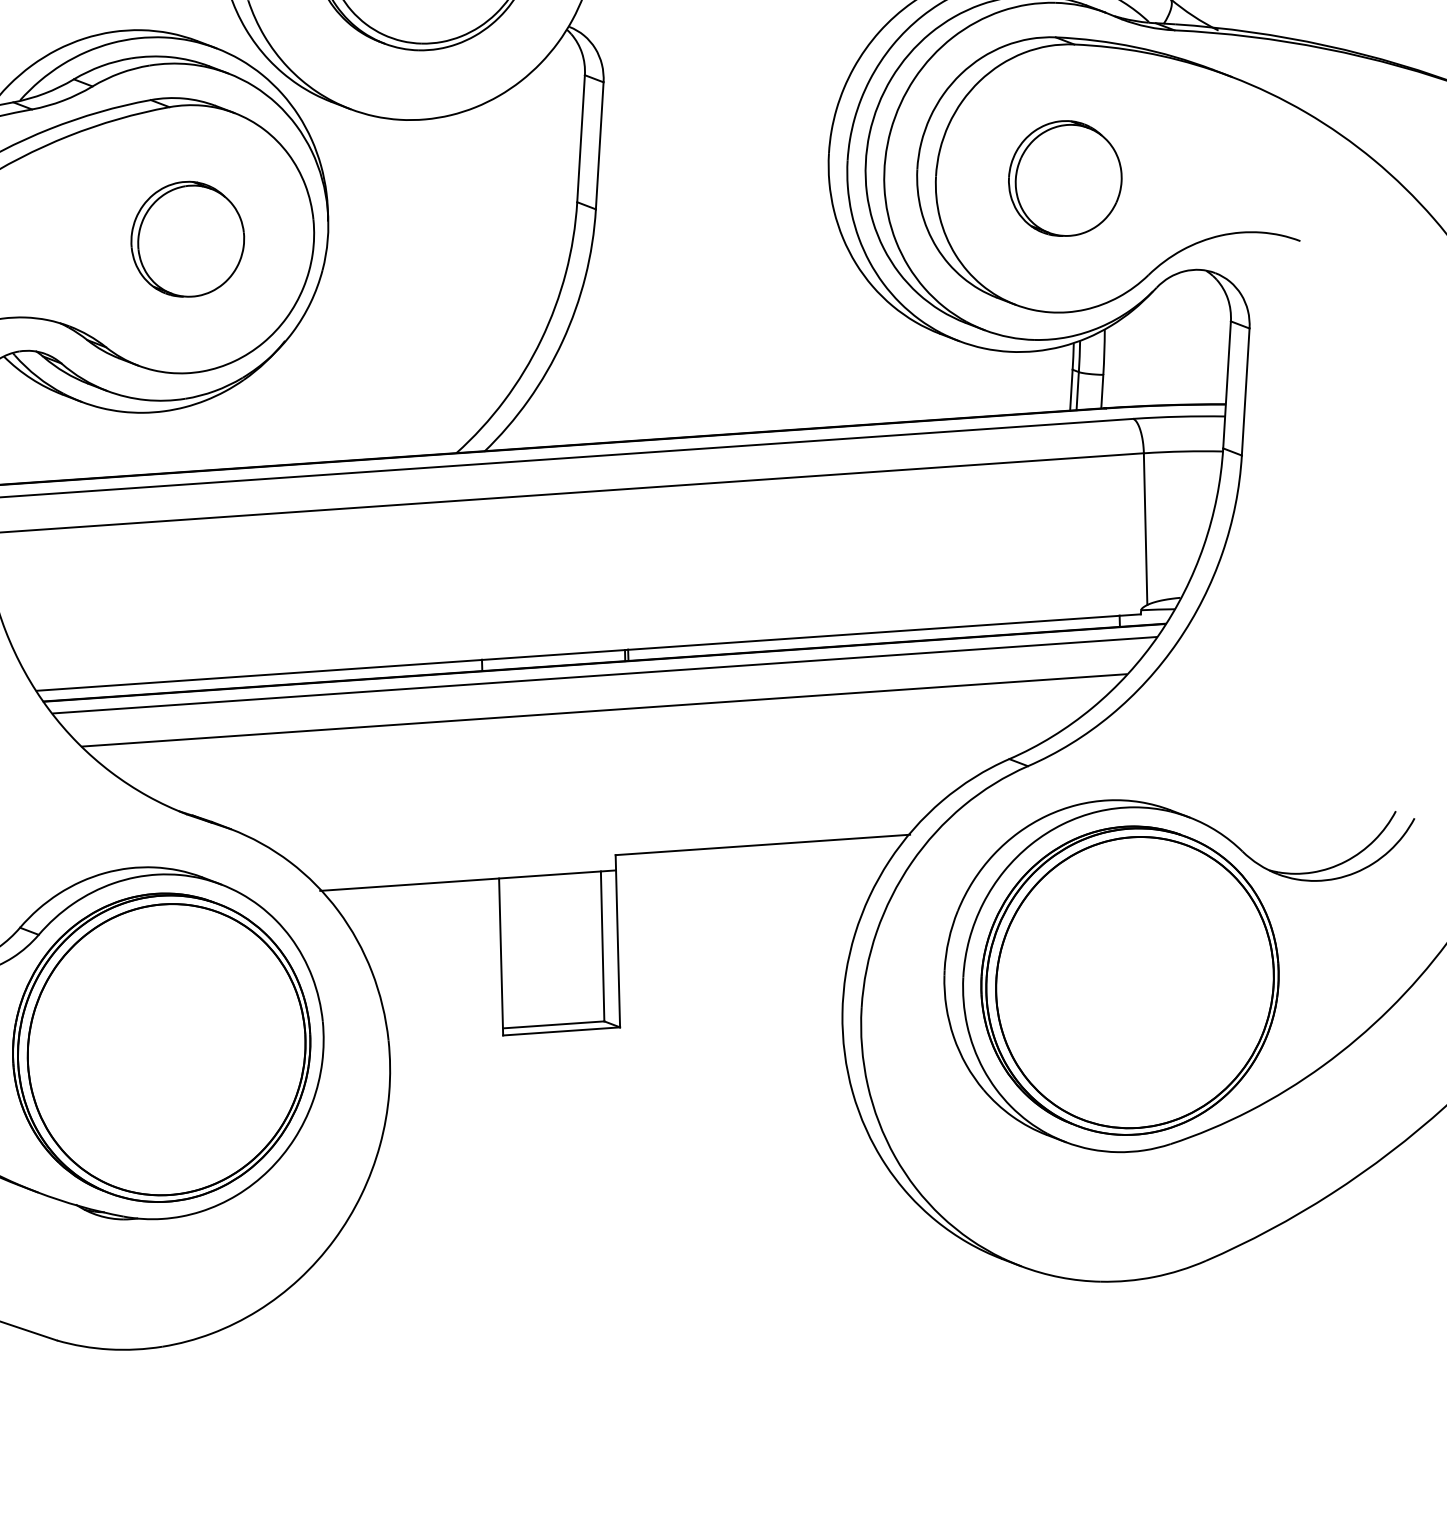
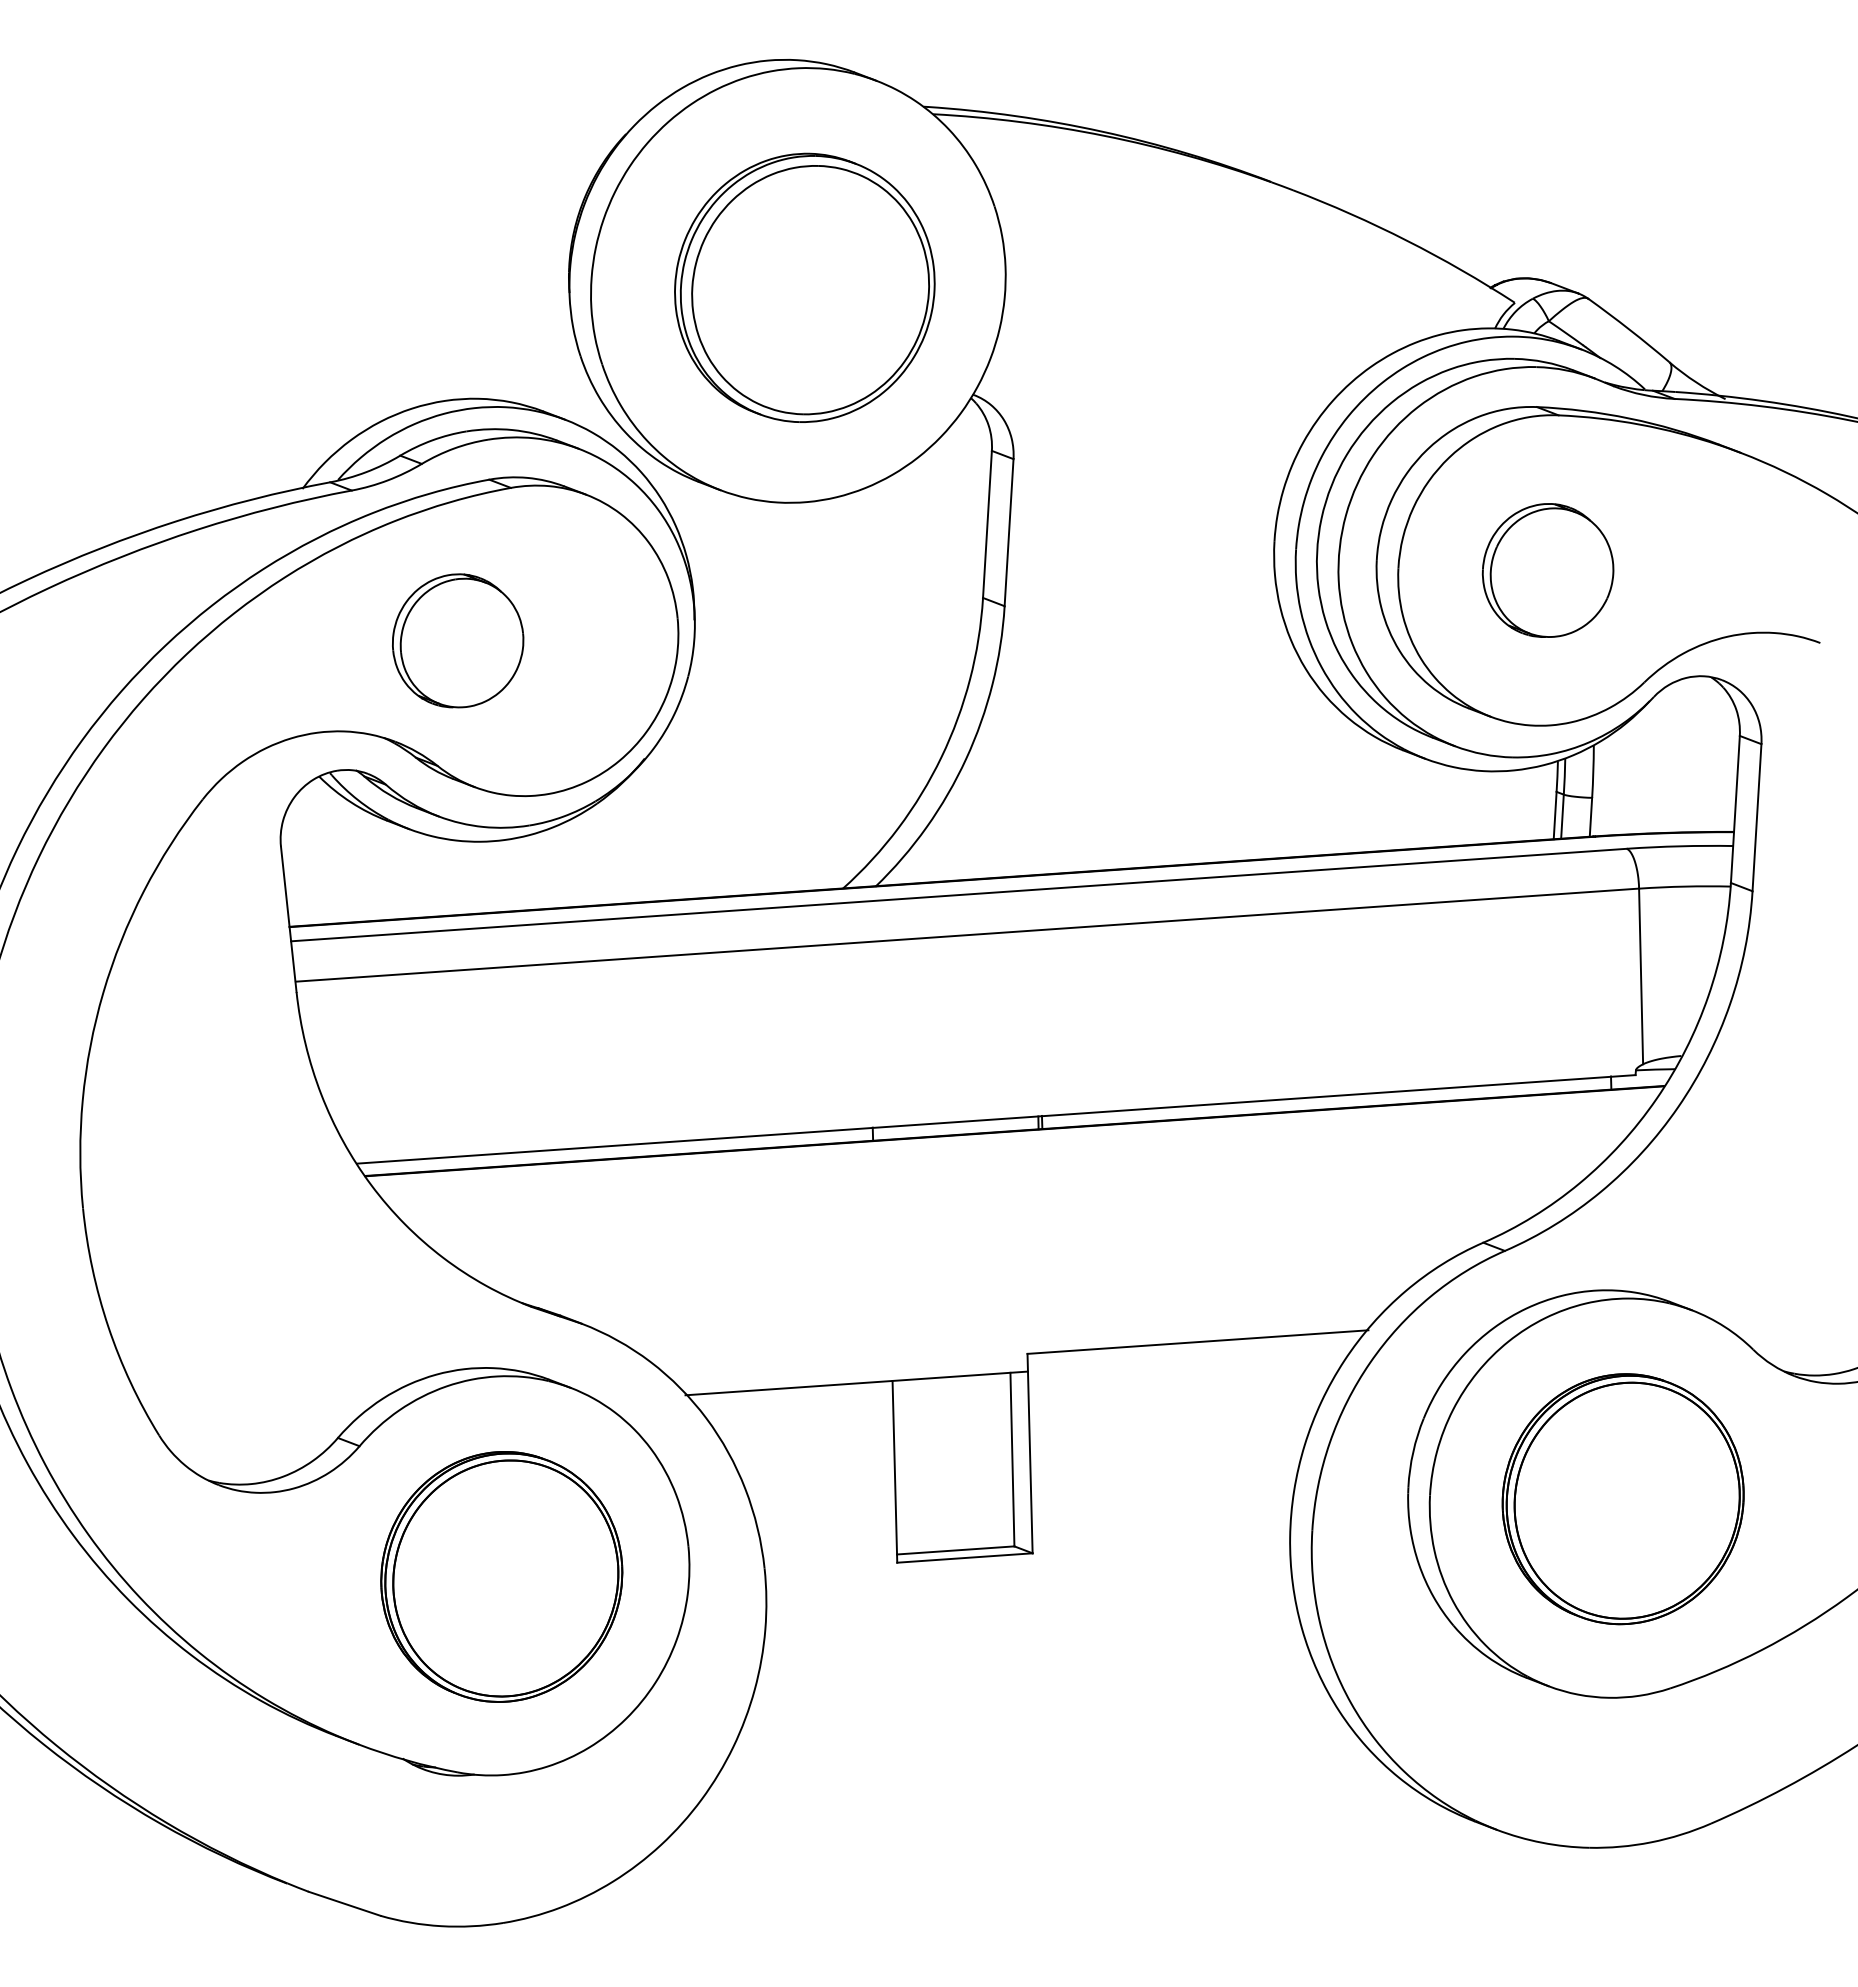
part: (188, 238) -> (458, 640), moved
line: (604, 675) -> (1014, 1145), removed
line: (604, 710) -> (1014, 1186), removed
part: (1130, 980) -> (1623, 1498), size x0.7
part: (161, 1047) -> (501, 1576), size x0.7

